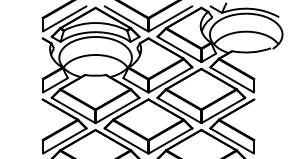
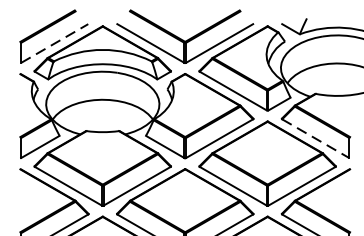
line: (64, 18) -> (54, 42), solid -> dashed
line: (232, 79) -> (316, 137), solid -> dashed

